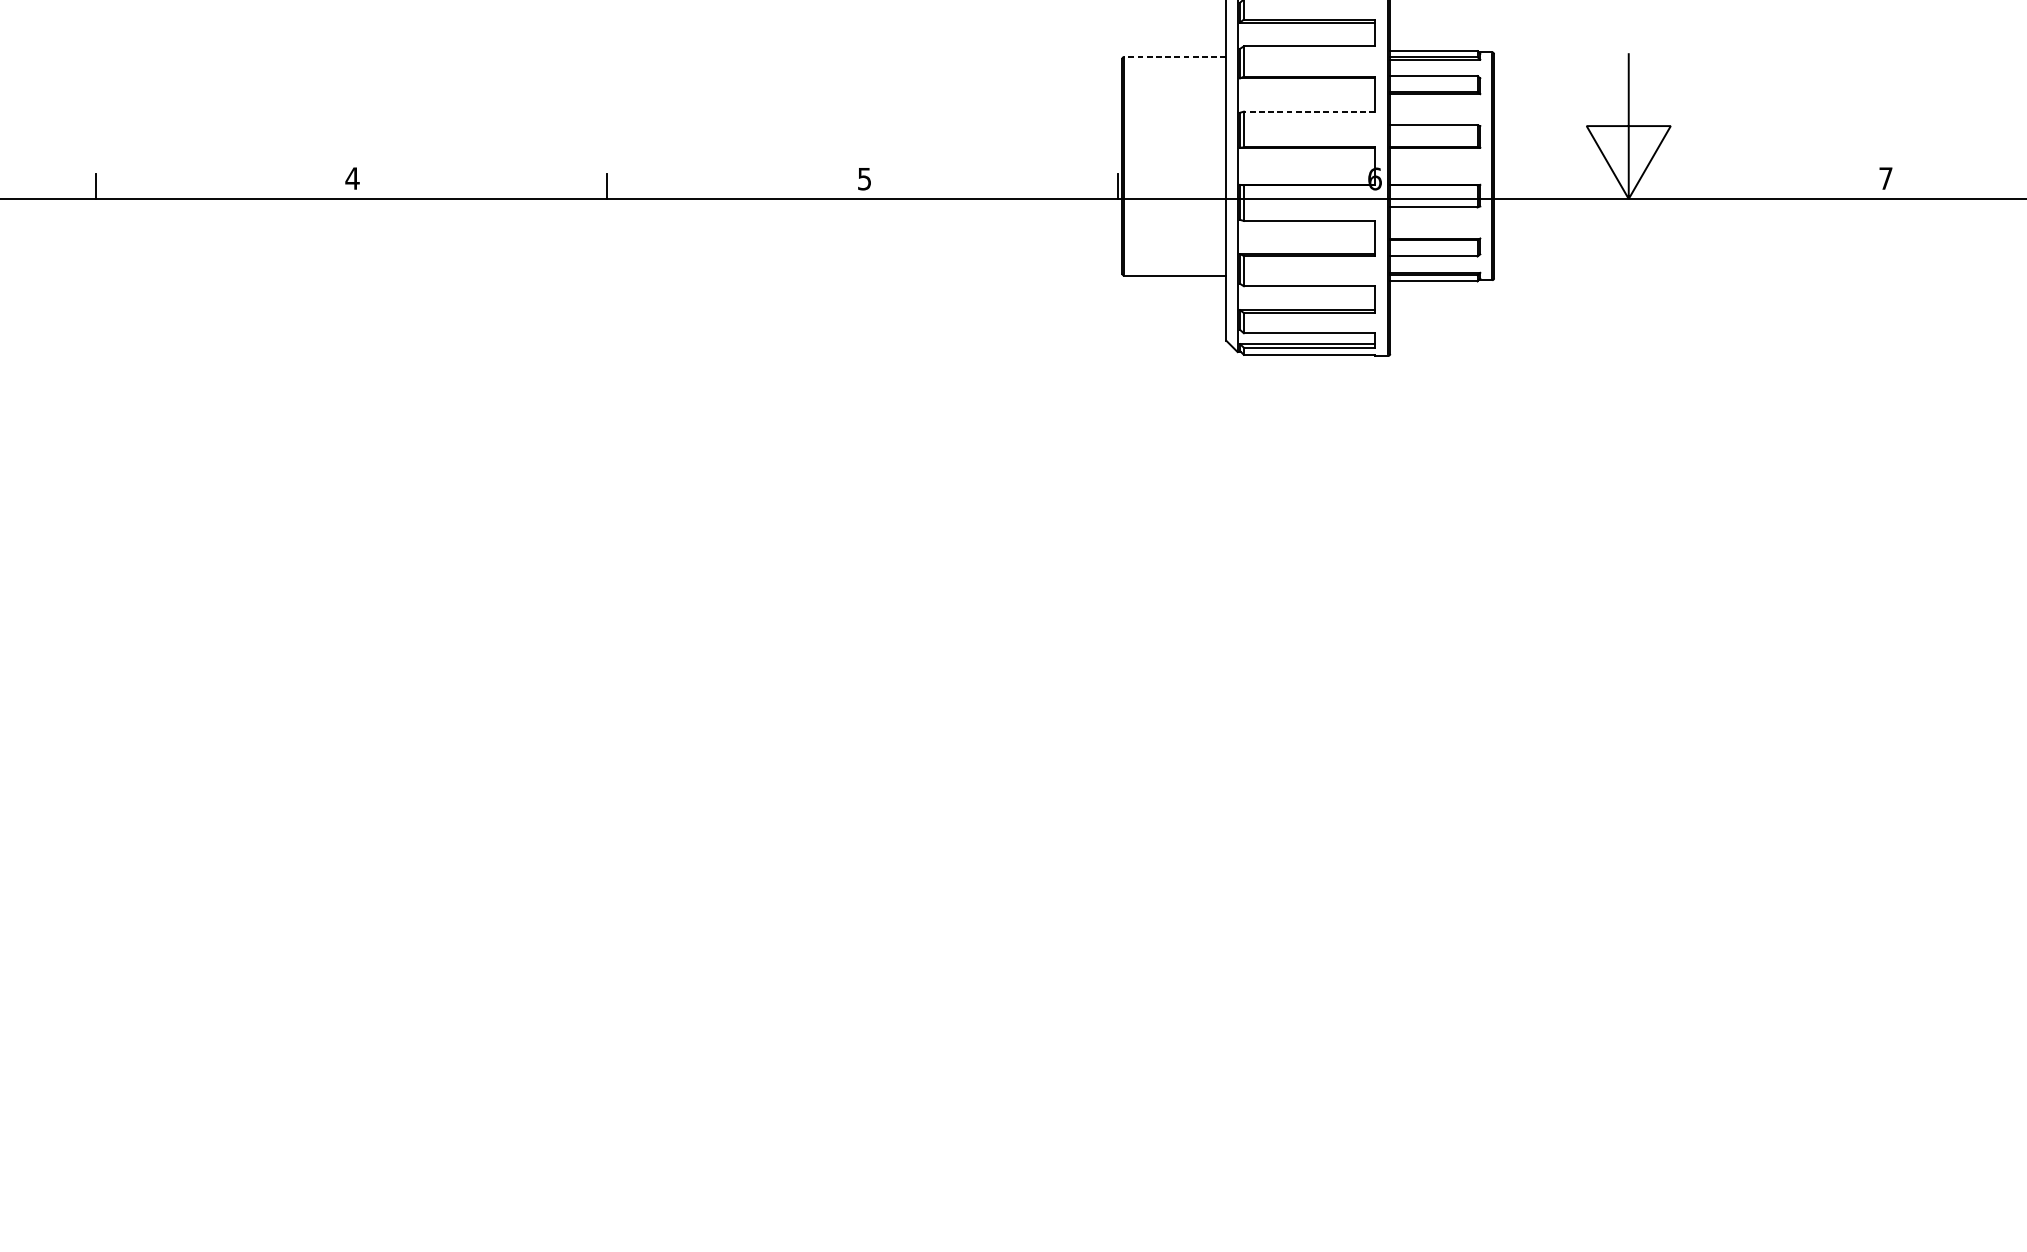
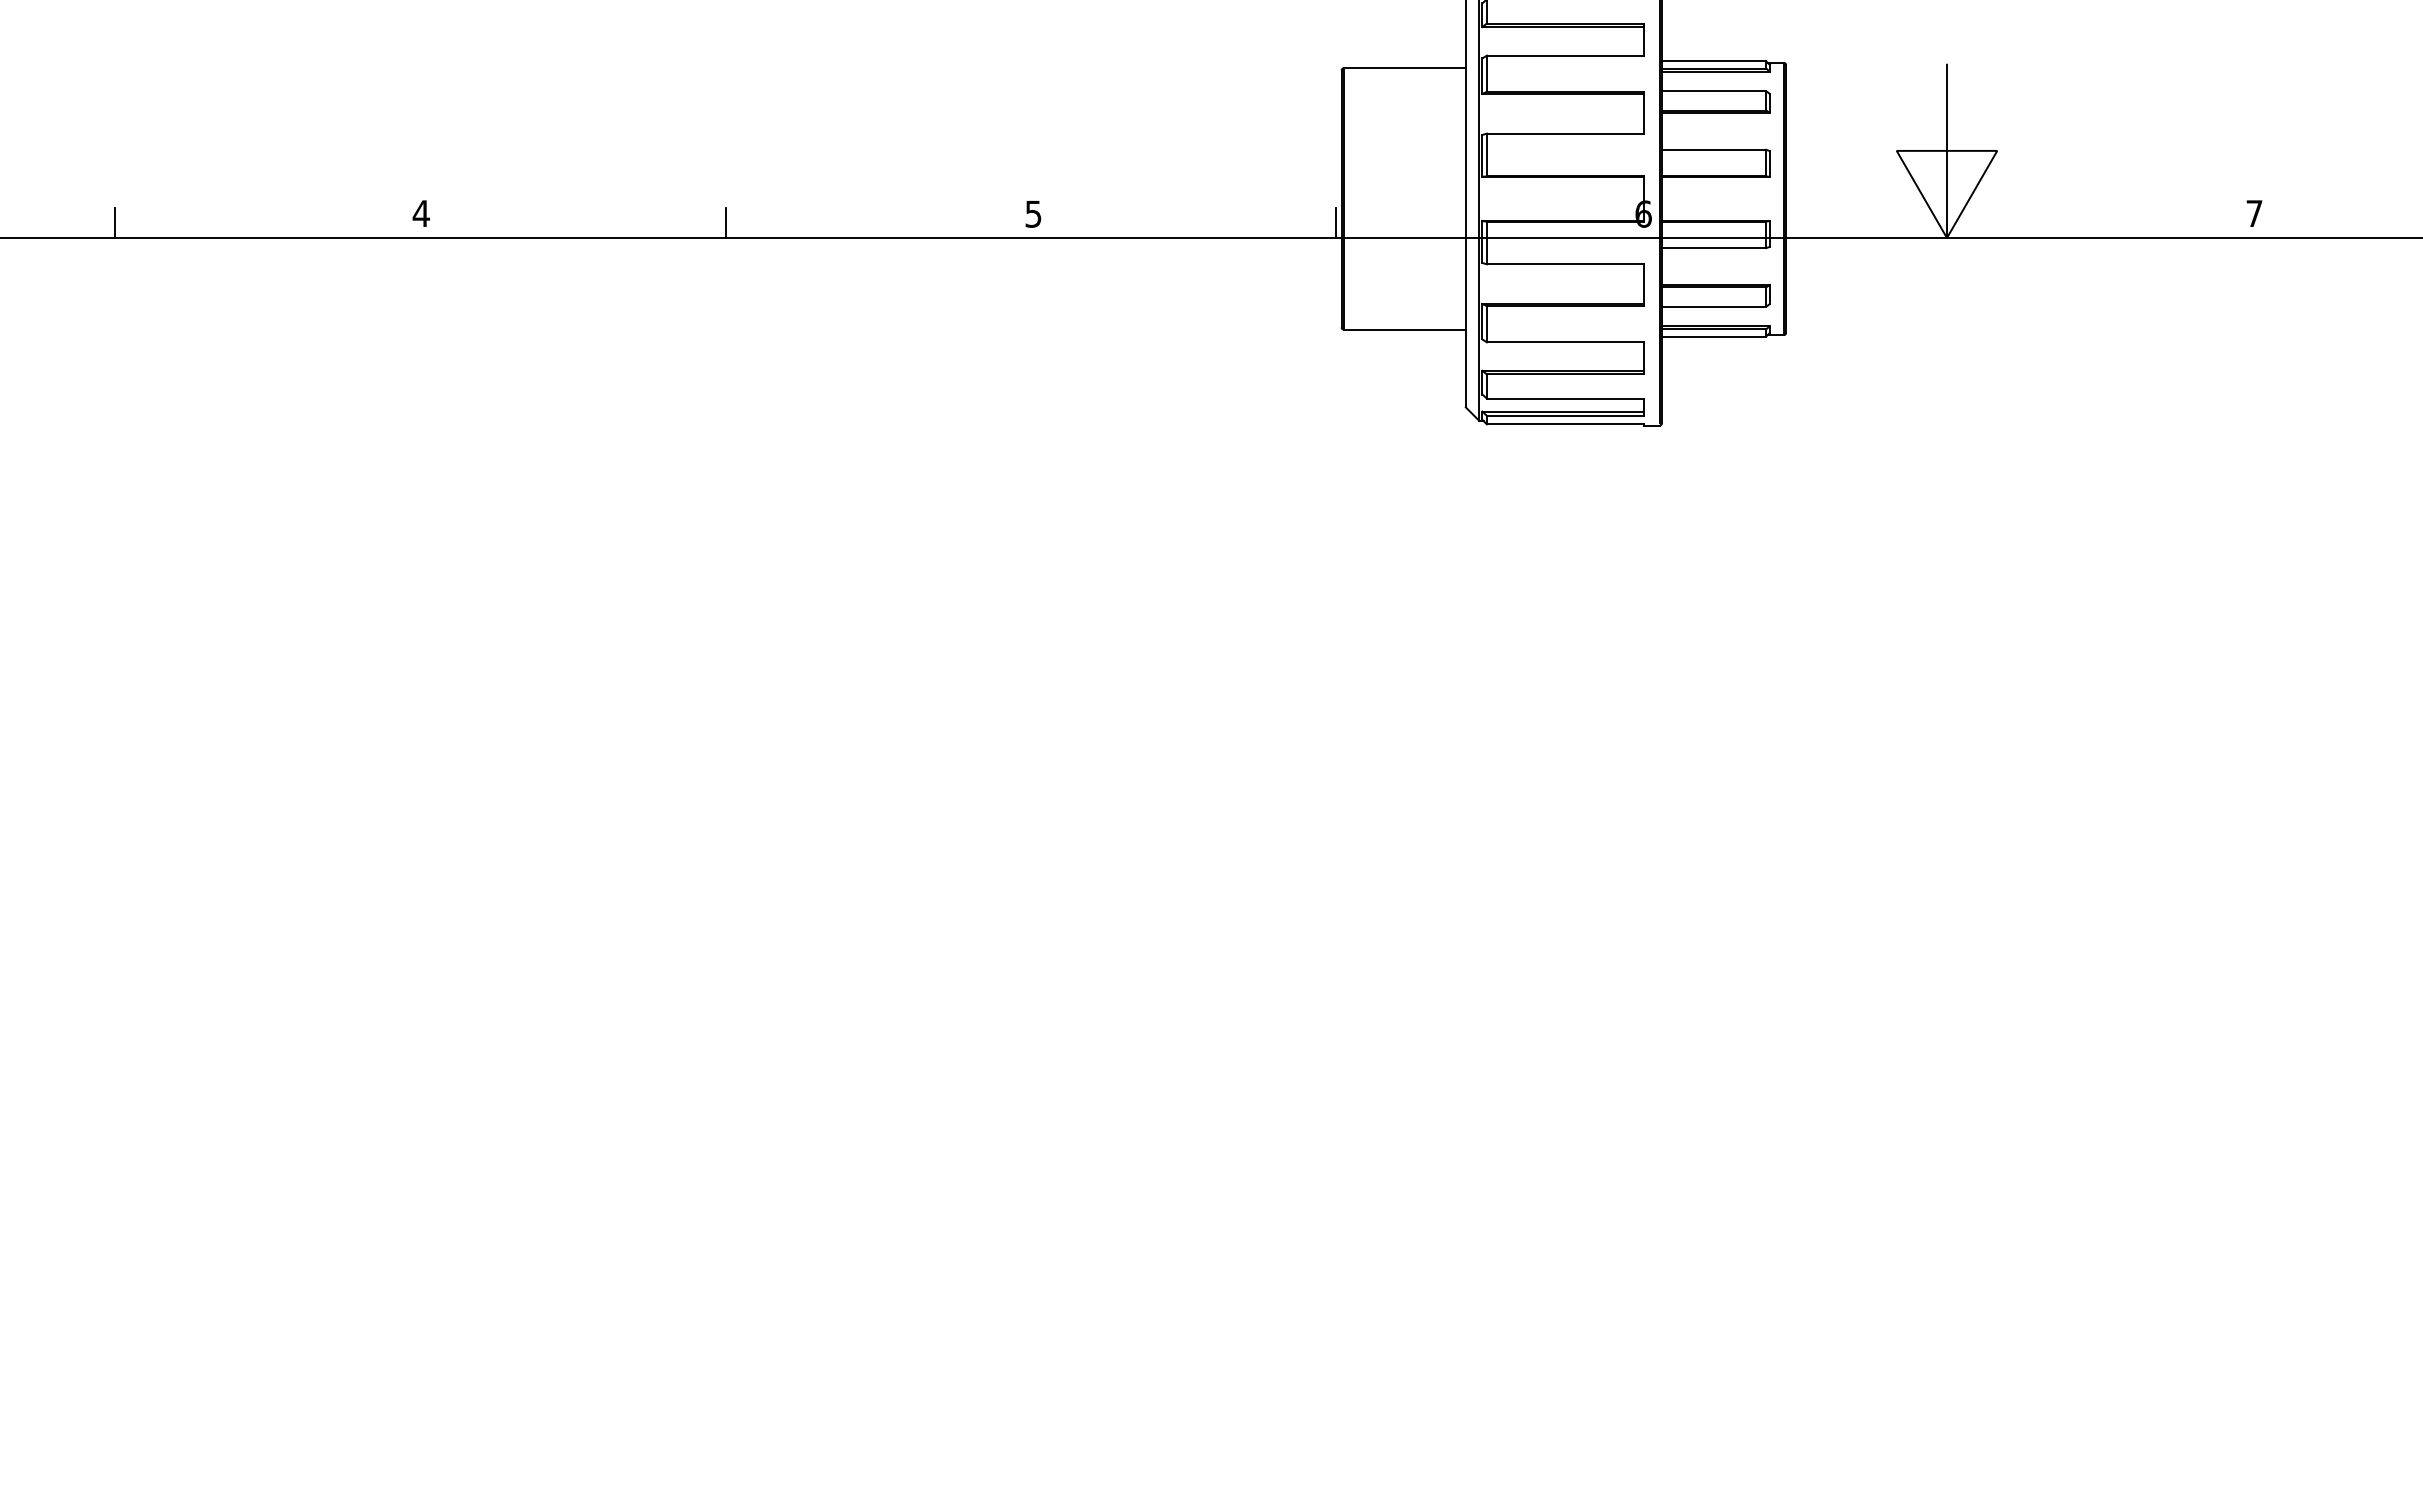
line: (1174, 57) -> (1404, 68), dashed -> solid
line: (1309, 111) -> (1565, 133), dashed -> solid

